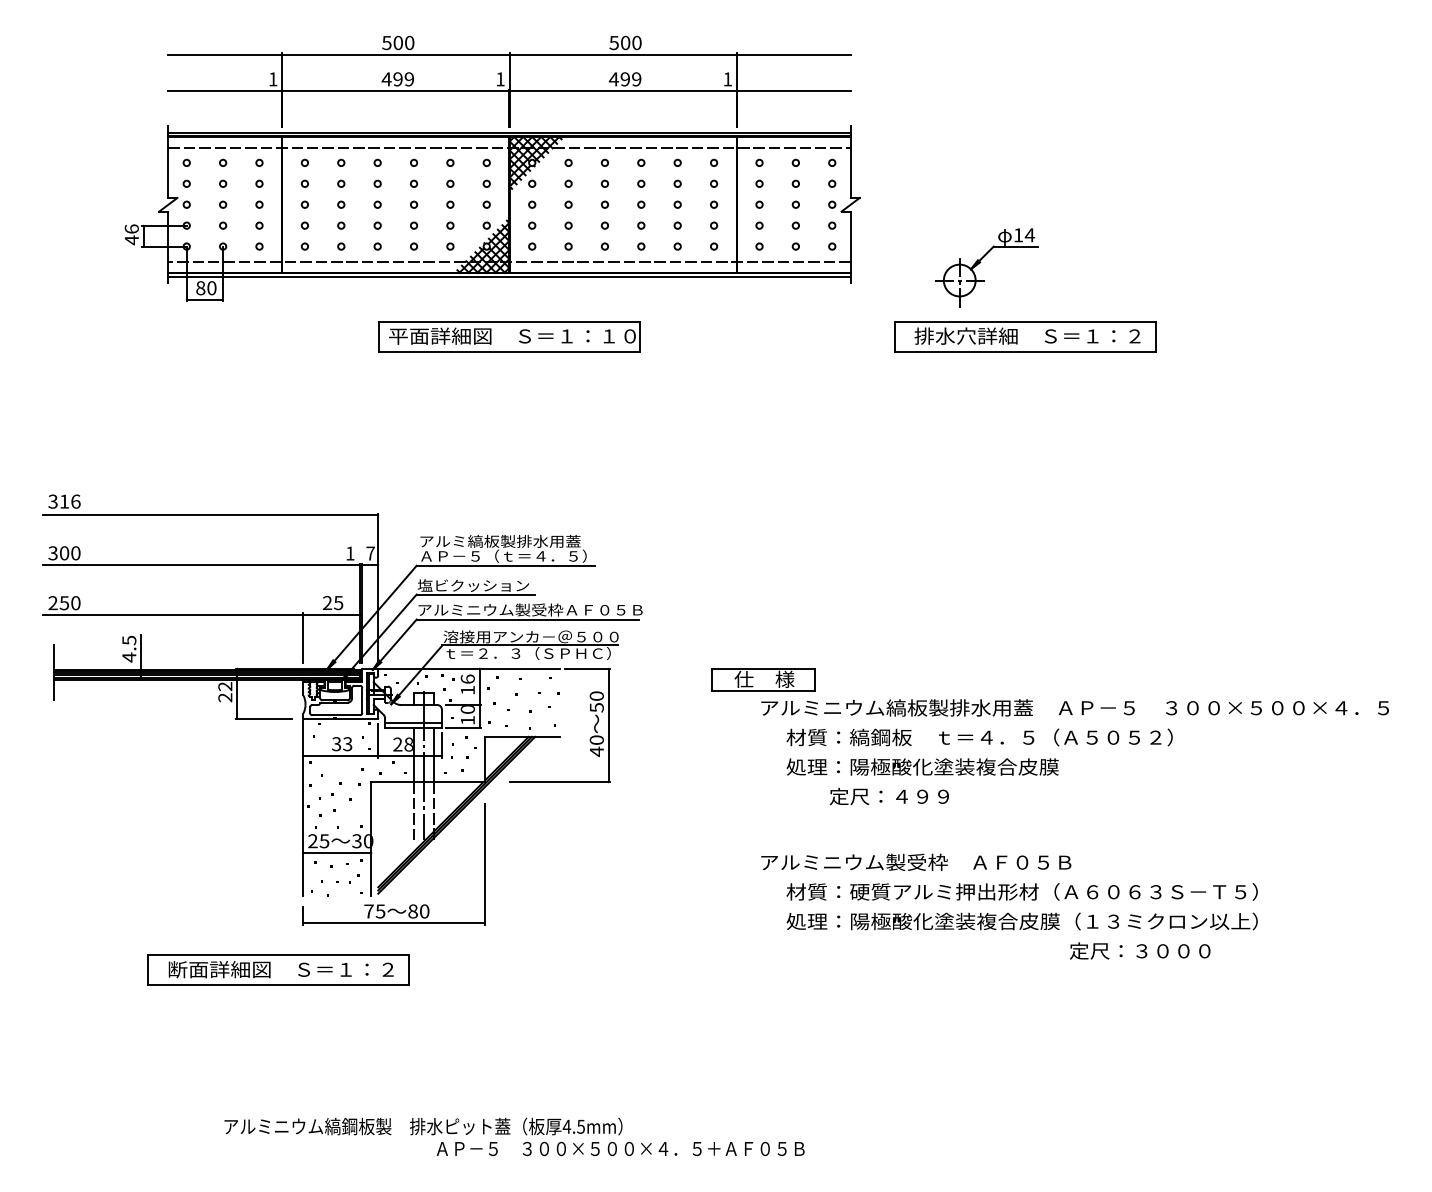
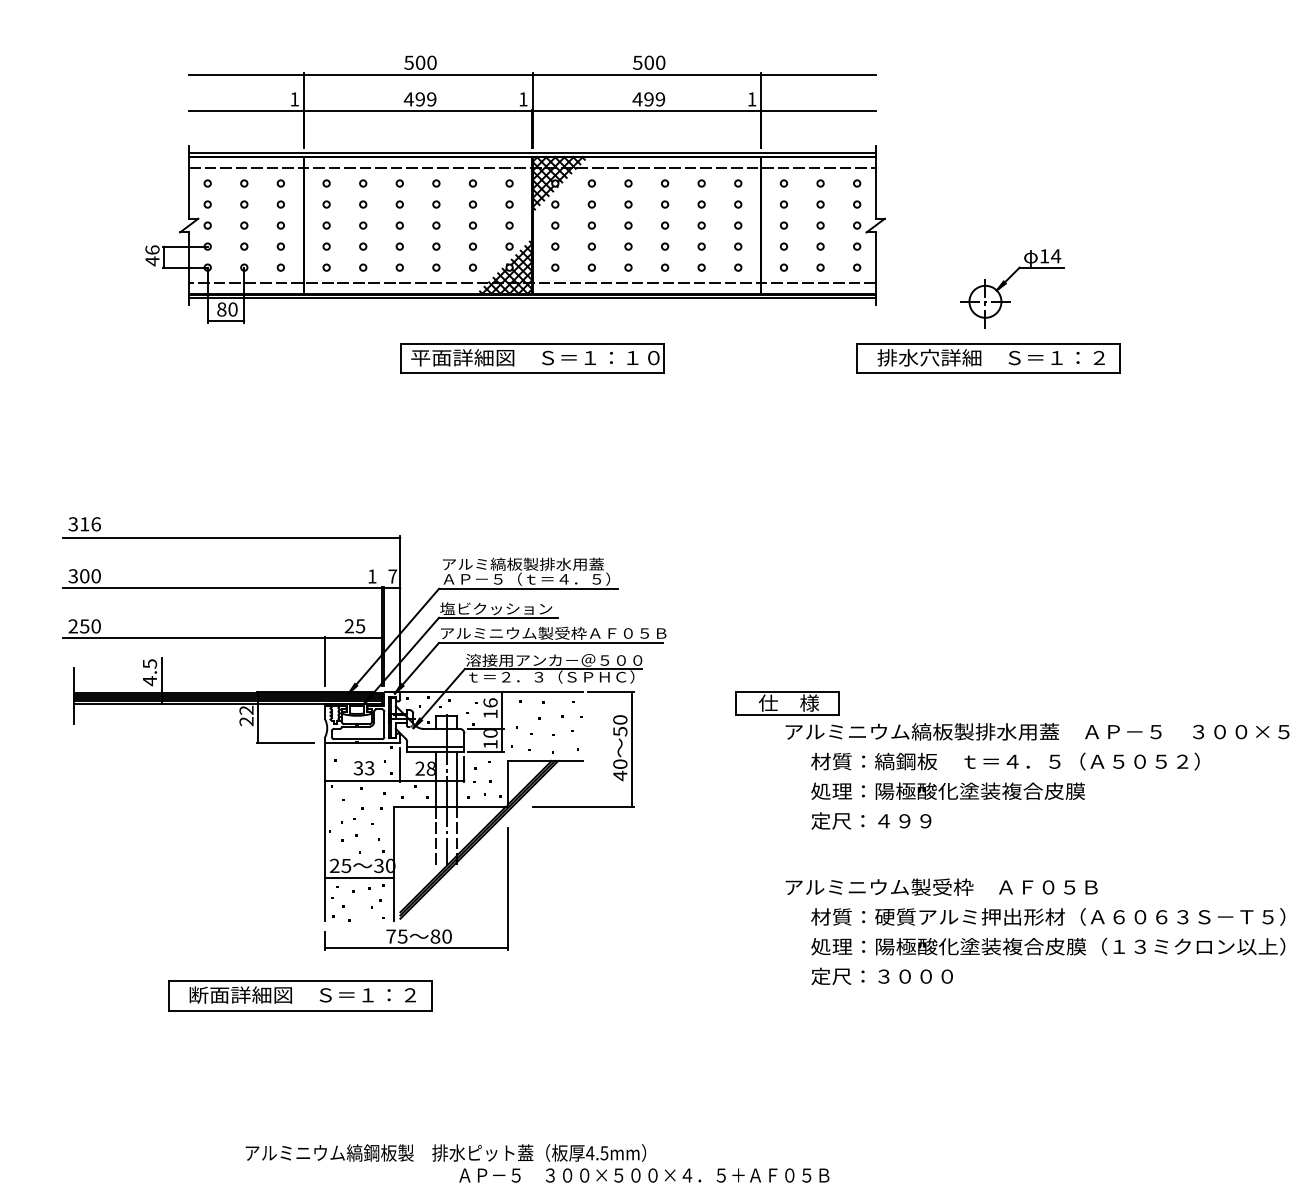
part: (1025, 336) -> (989, 358), moved
text: (888, 796) -> (870, 820), moved
text: (1139, 950) -> (881, 975), moved

